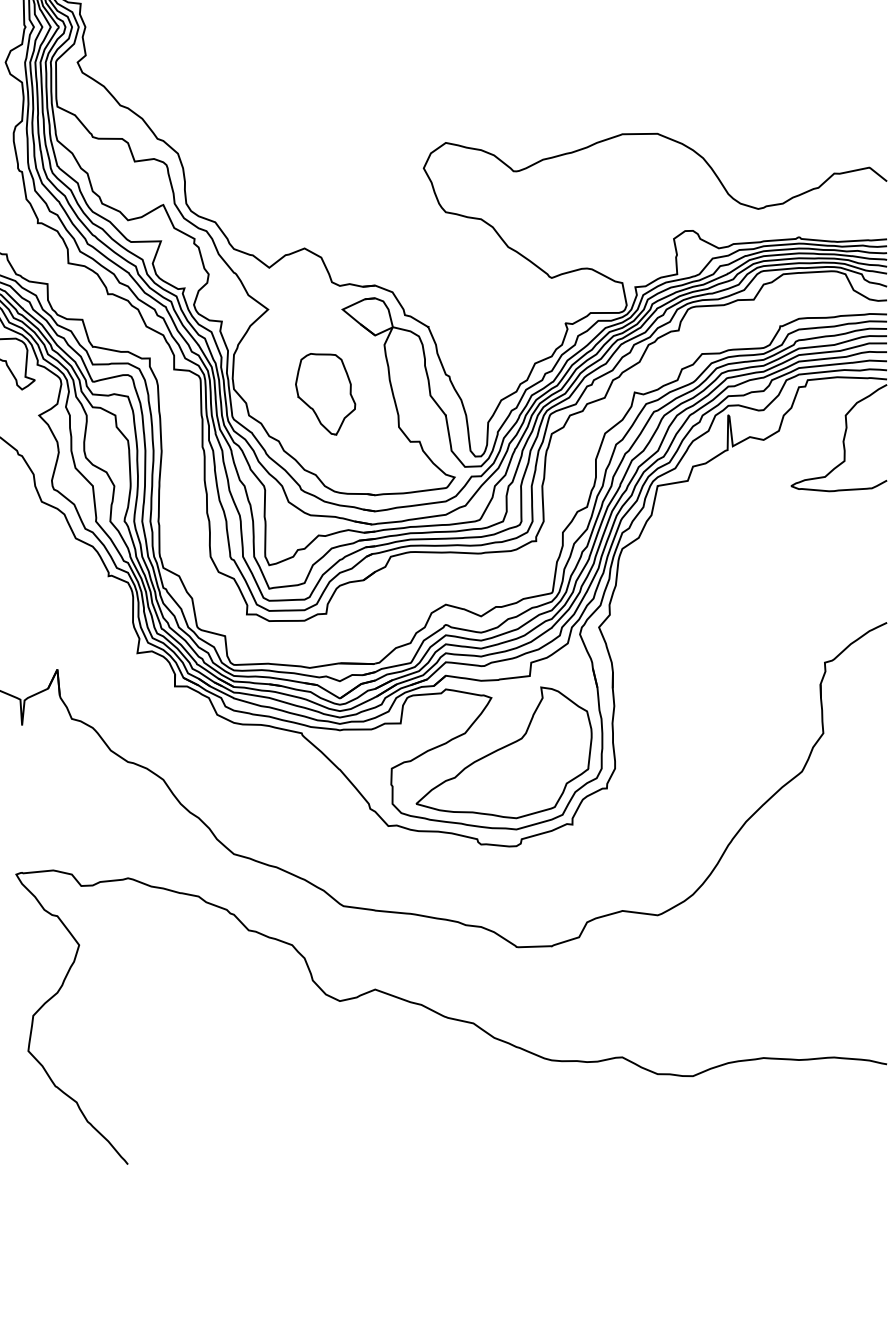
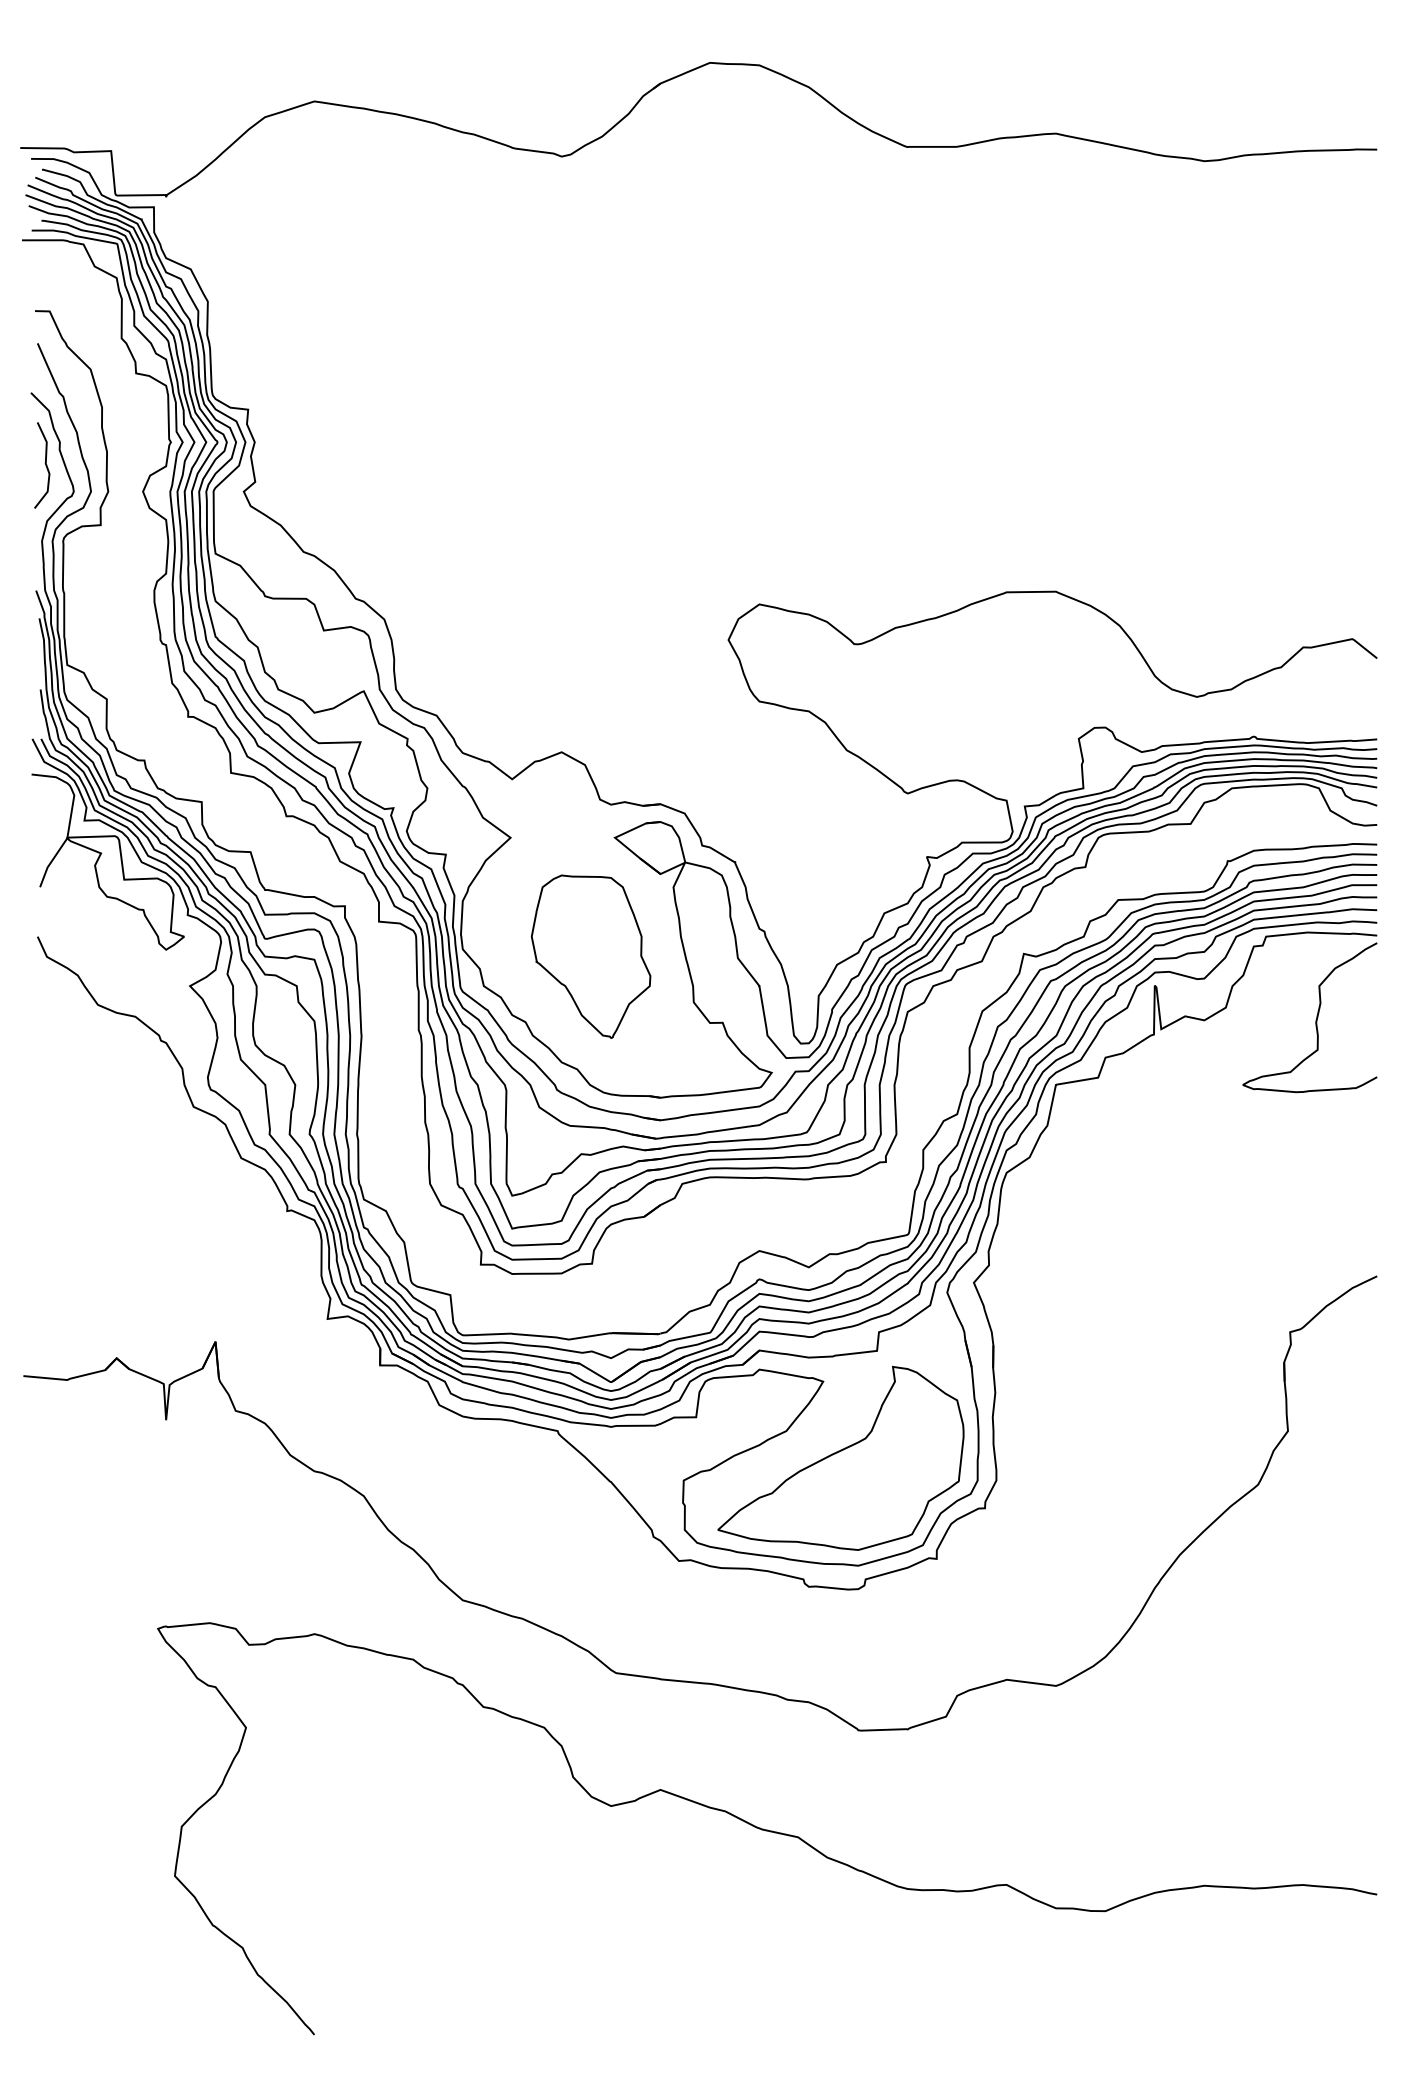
part: (325, 394) -> (590, 956), size x1.43

